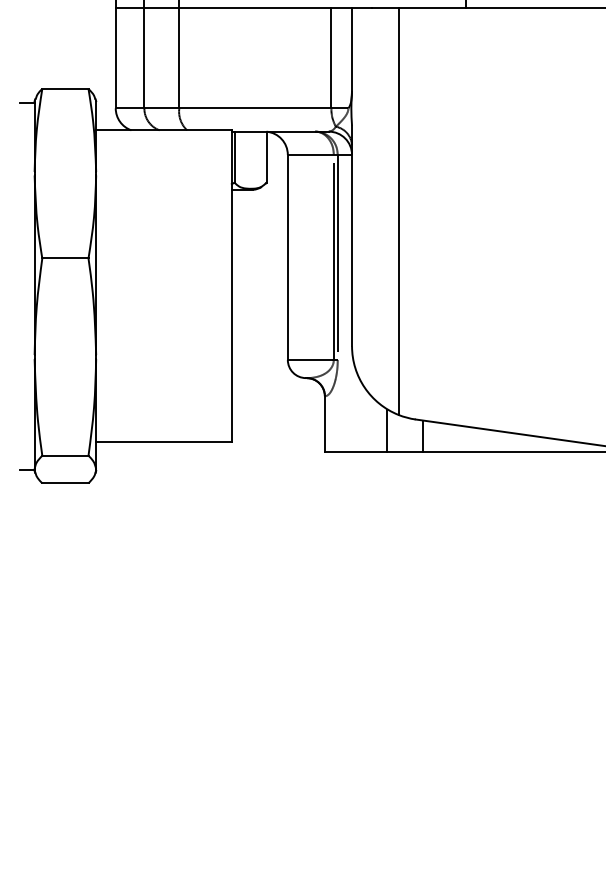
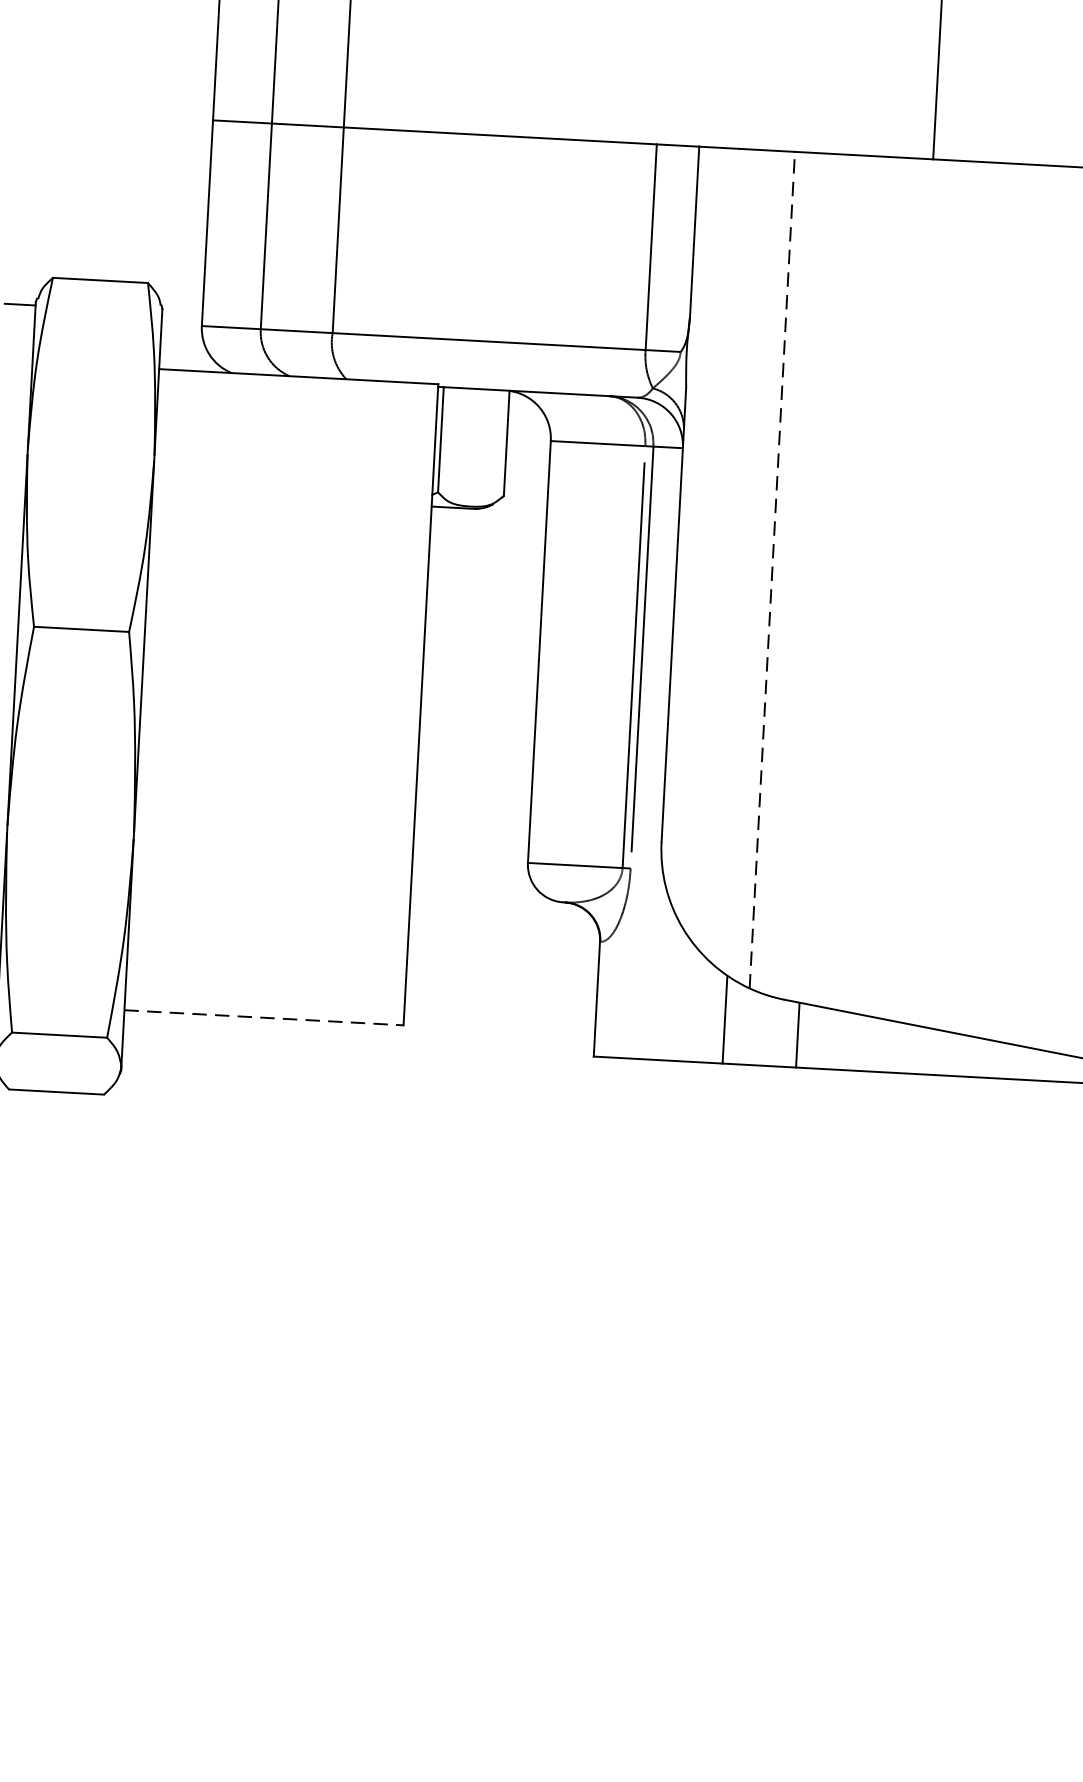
line: (398, 211) -> (772, 569), solid -> dashed
line: (164, 441) -> (265, 1017), solid -> dashed

